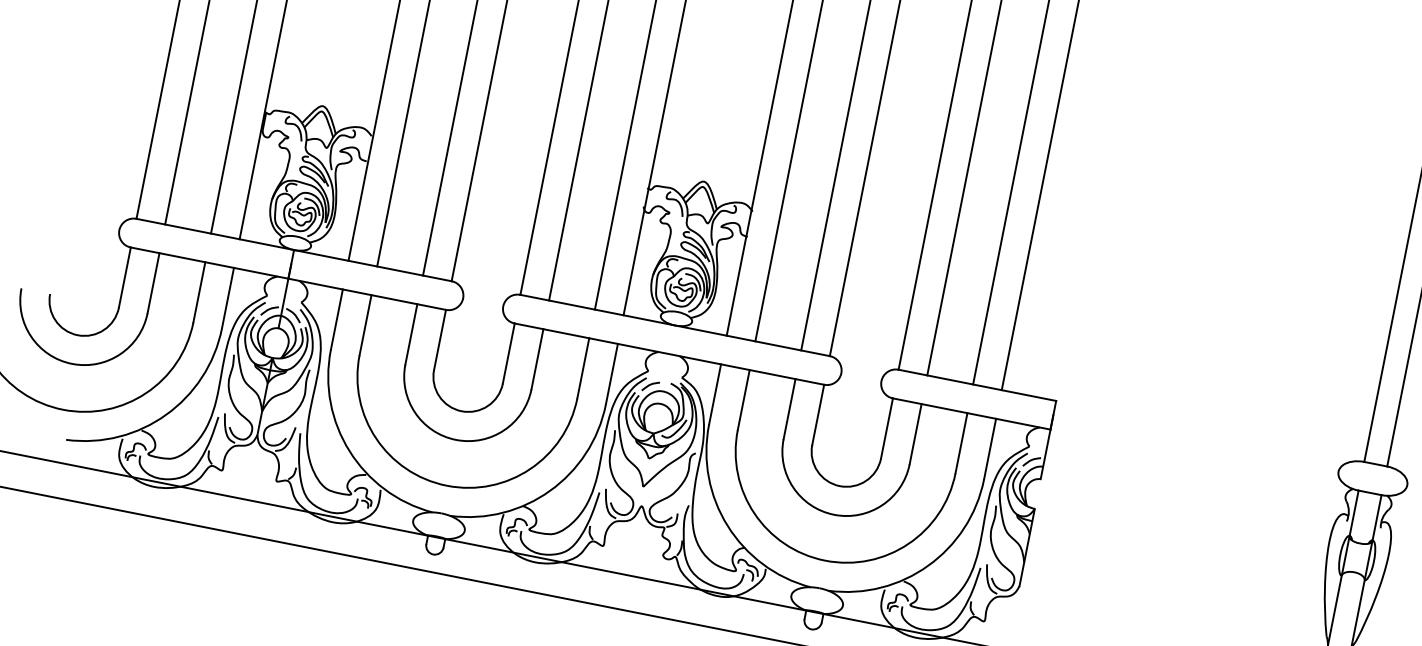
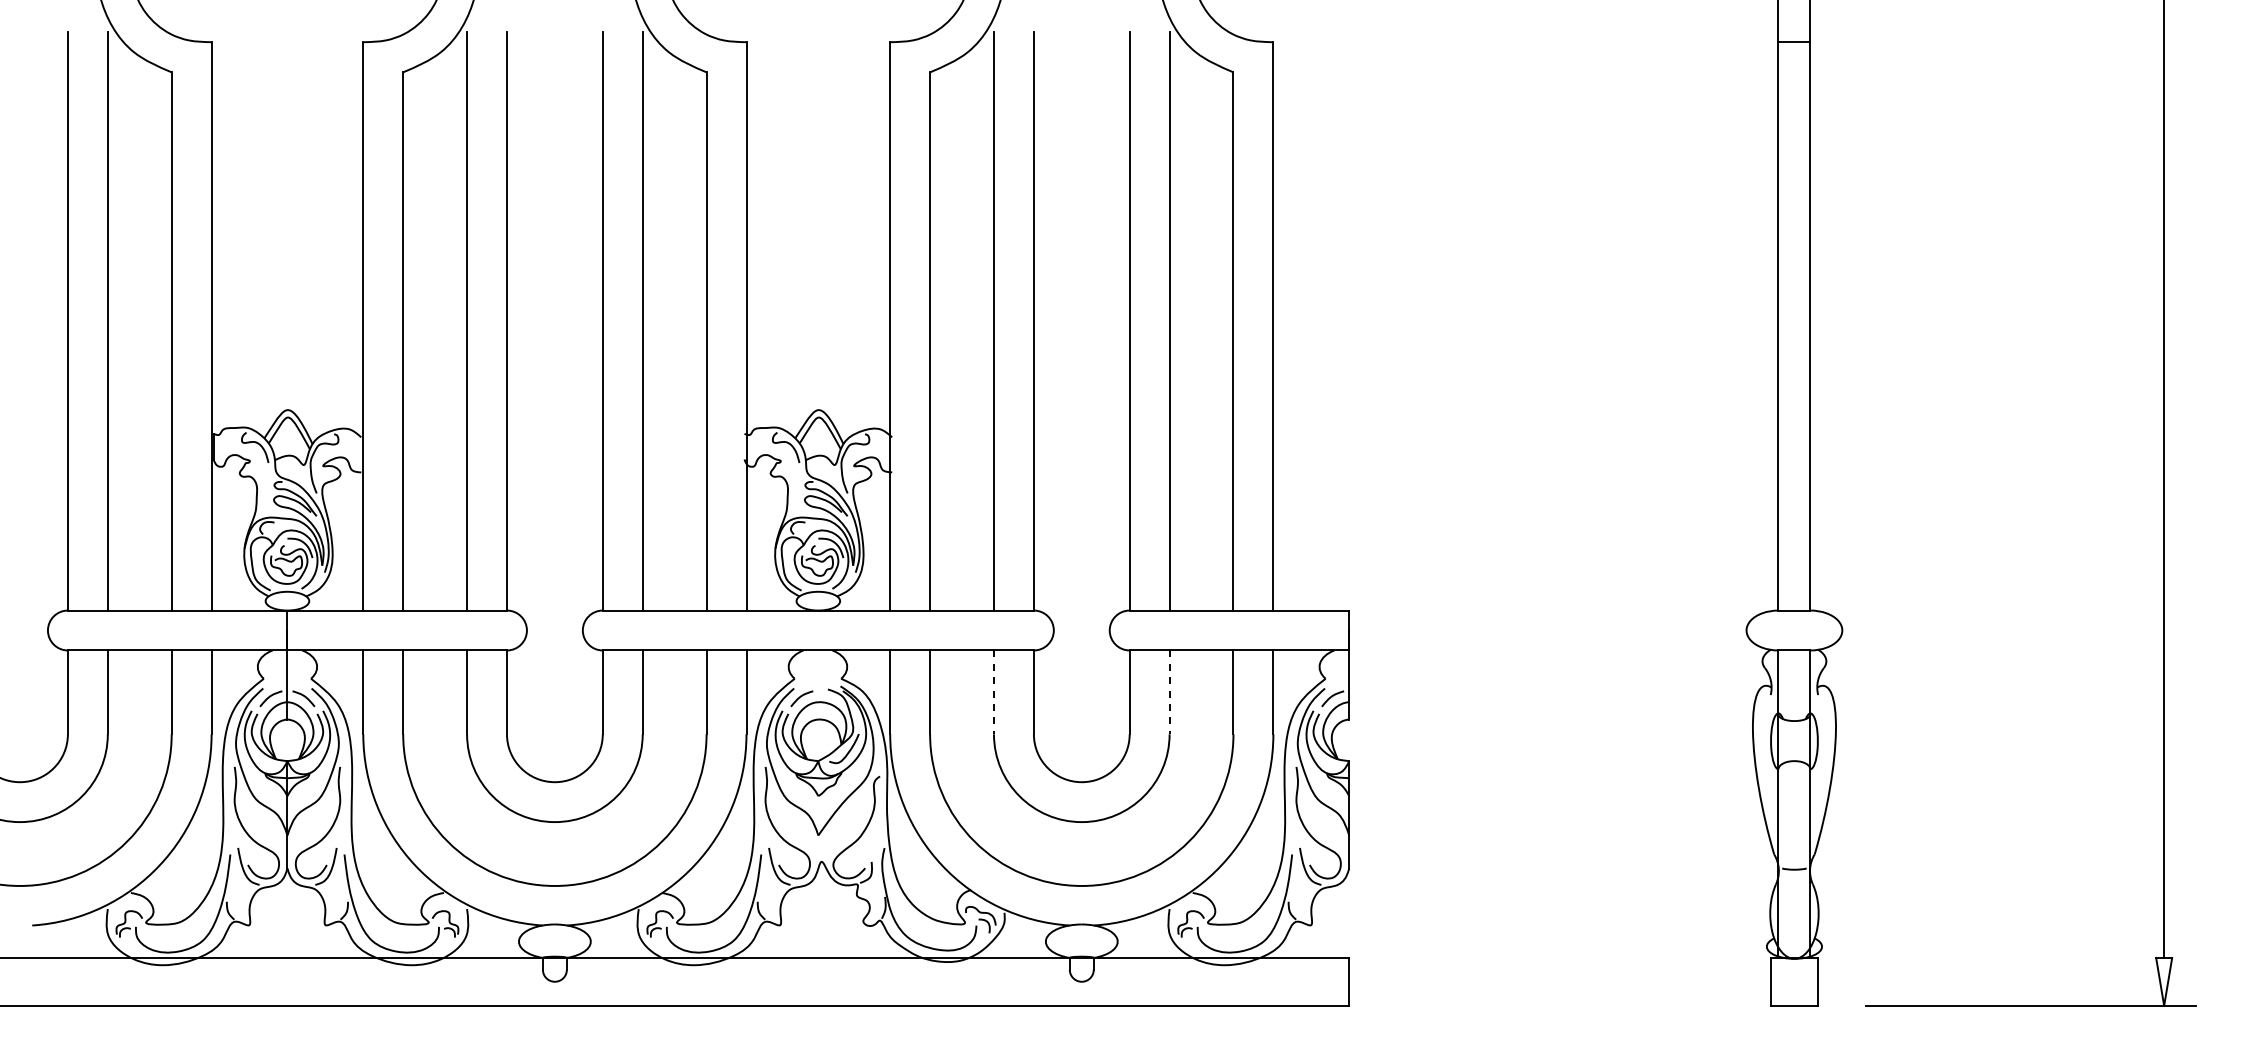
line: (789, 409) -> (993, 692), solid -> dashed
line: (915, 434) -> (1169, 692), solid -> dashed

